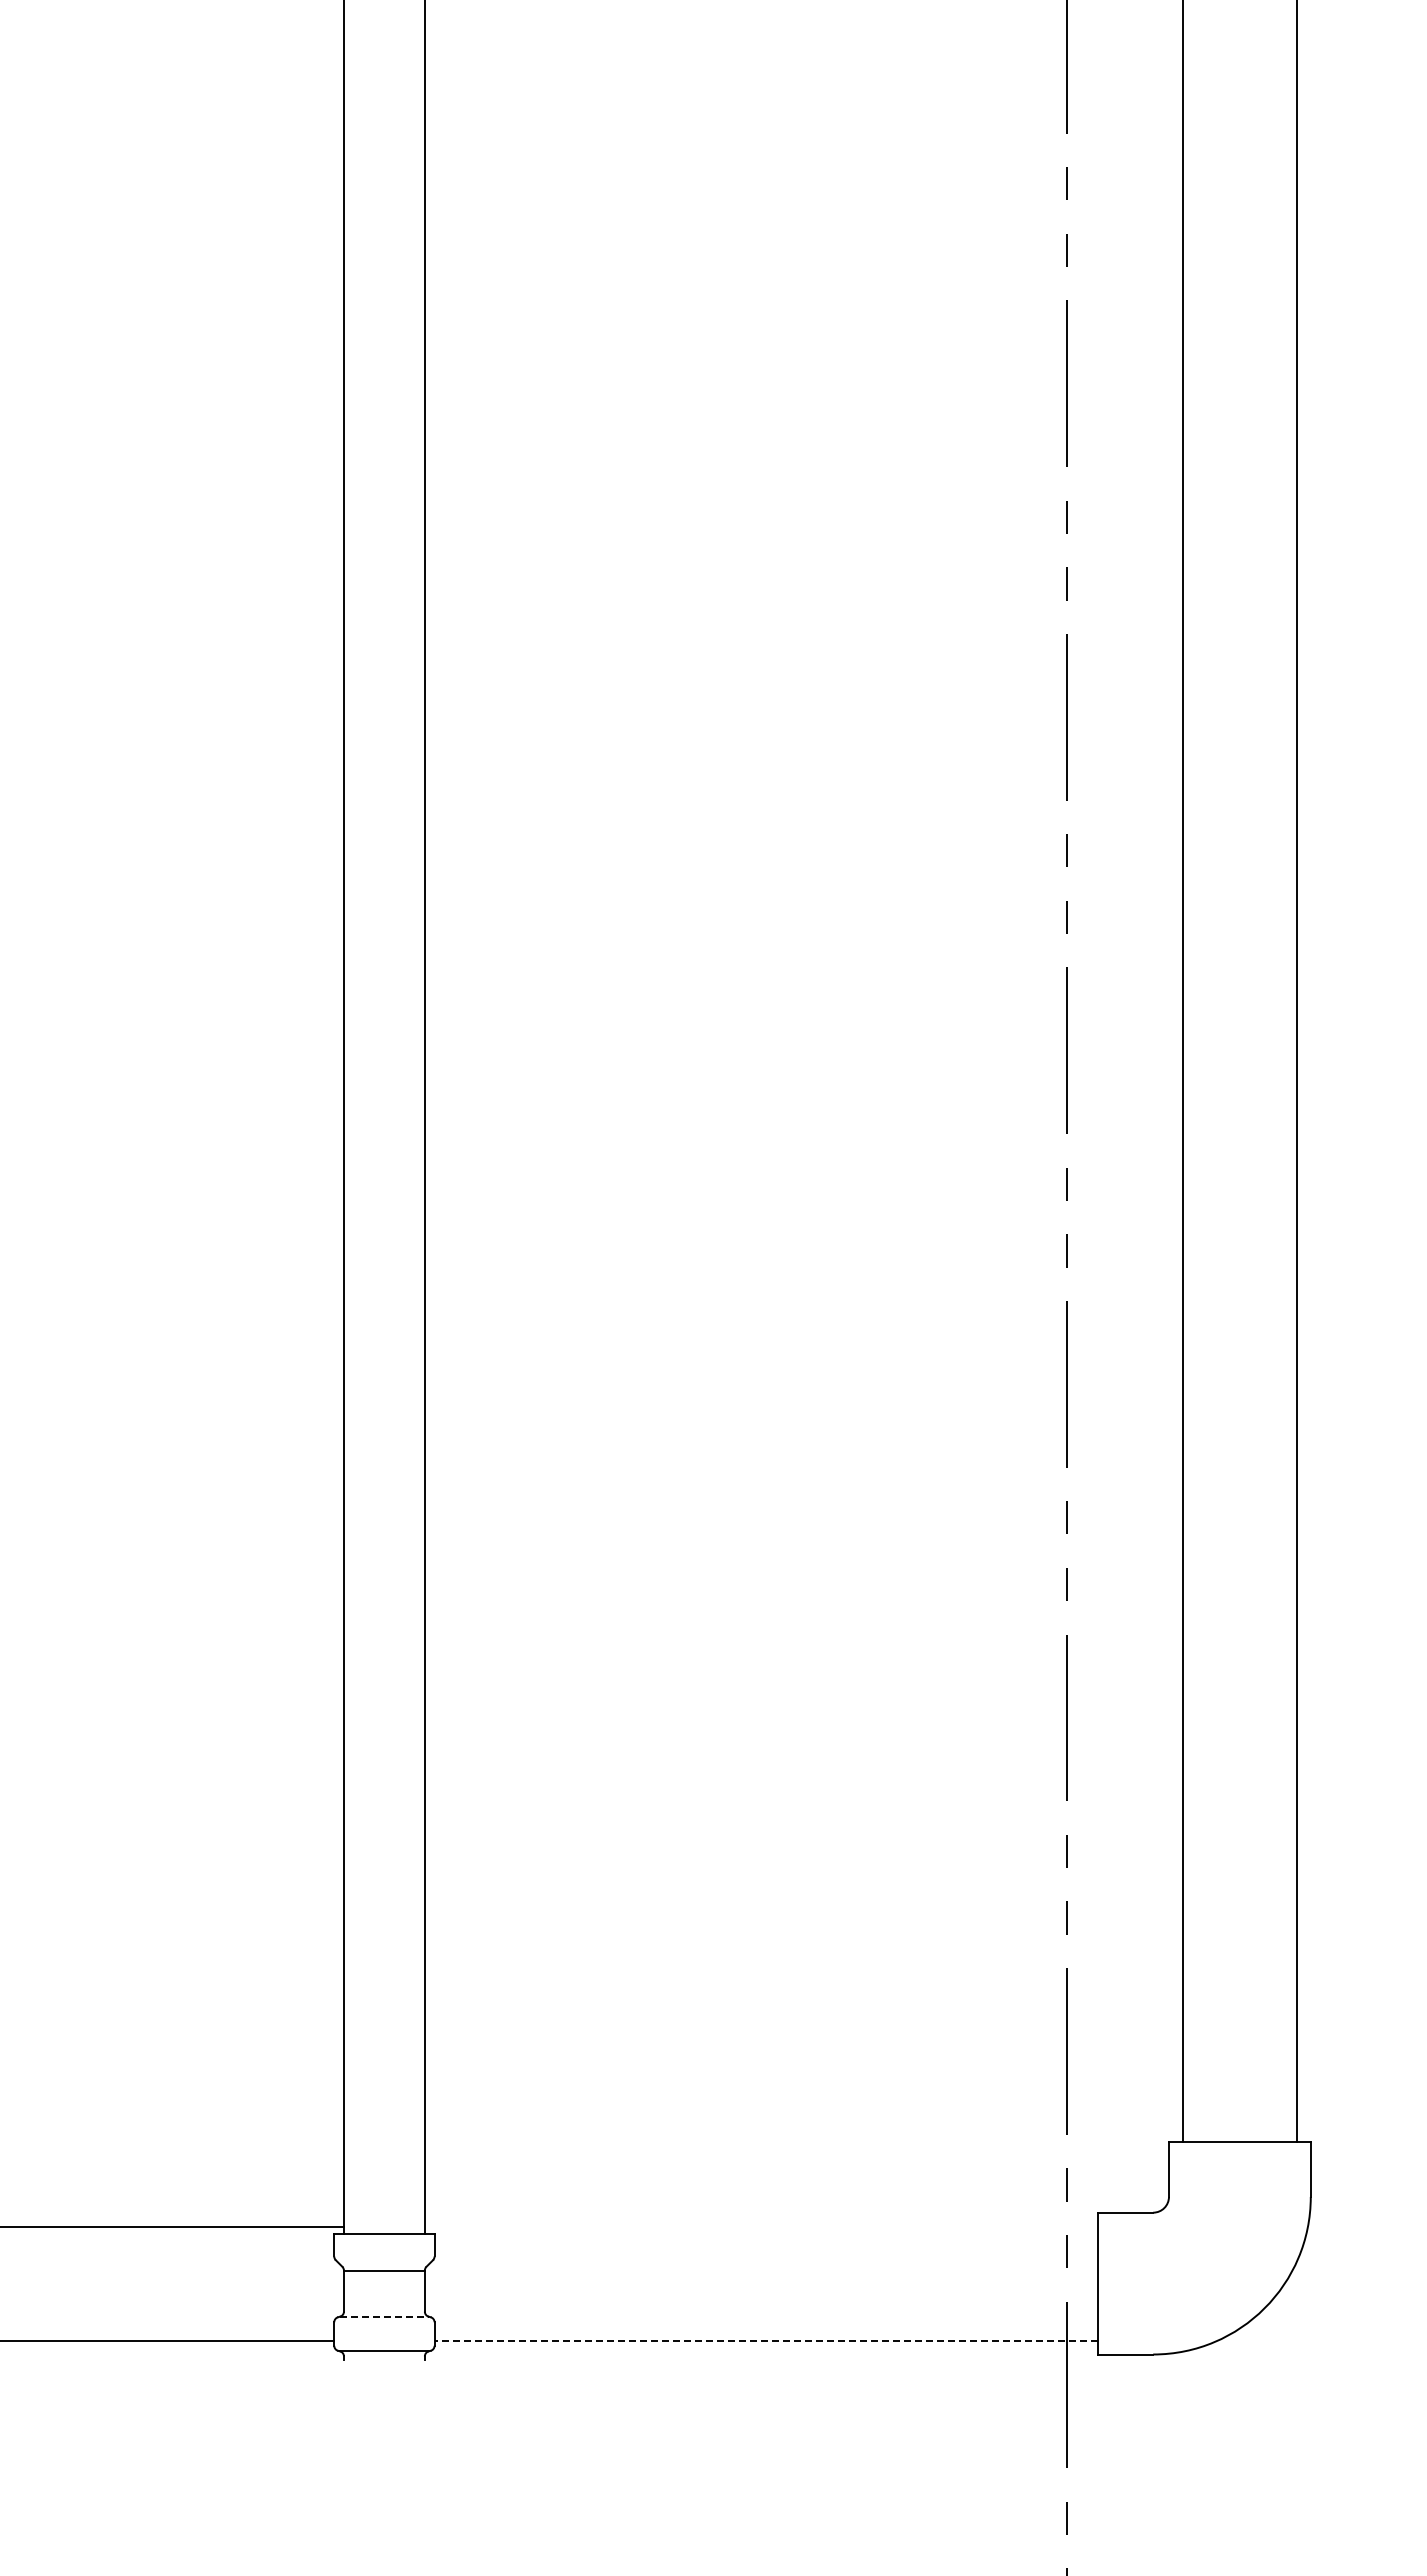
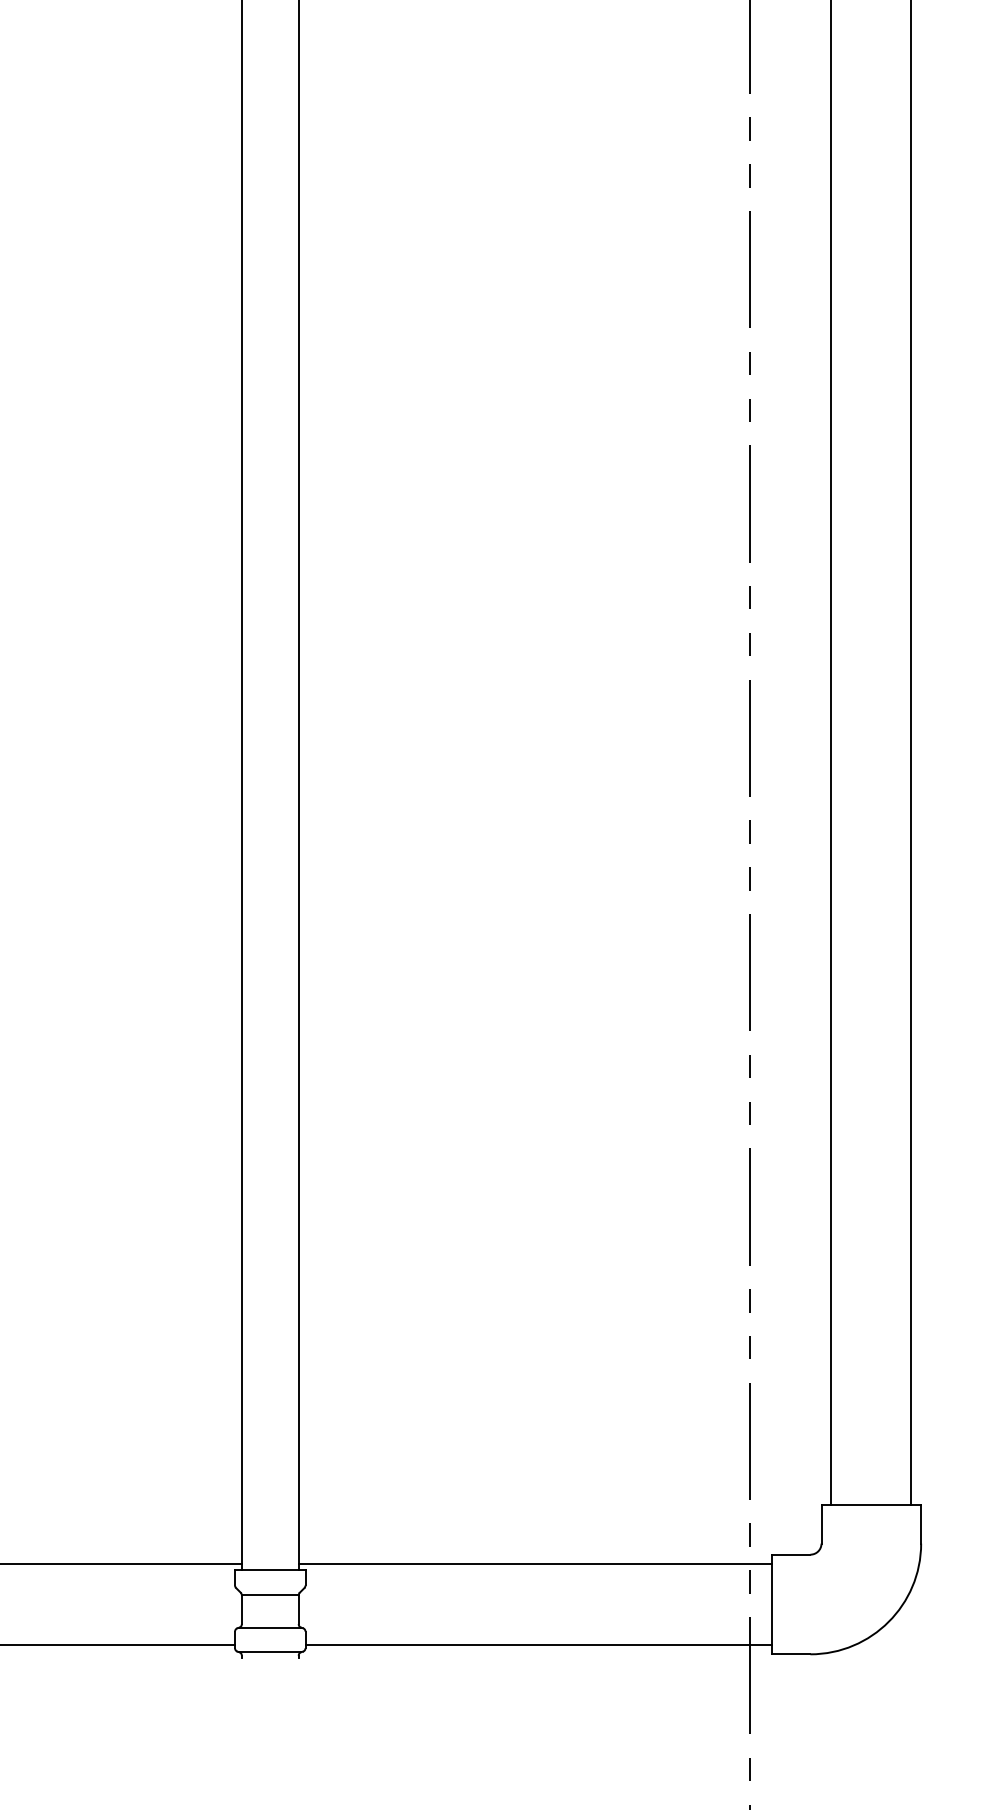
line: (761, 2226) -> (535, 1564), added
line: (384, 2316) -> (270, 1627), dashed -> solid
line: (766, 2340) -> (538, 1644), dashed -> solid

